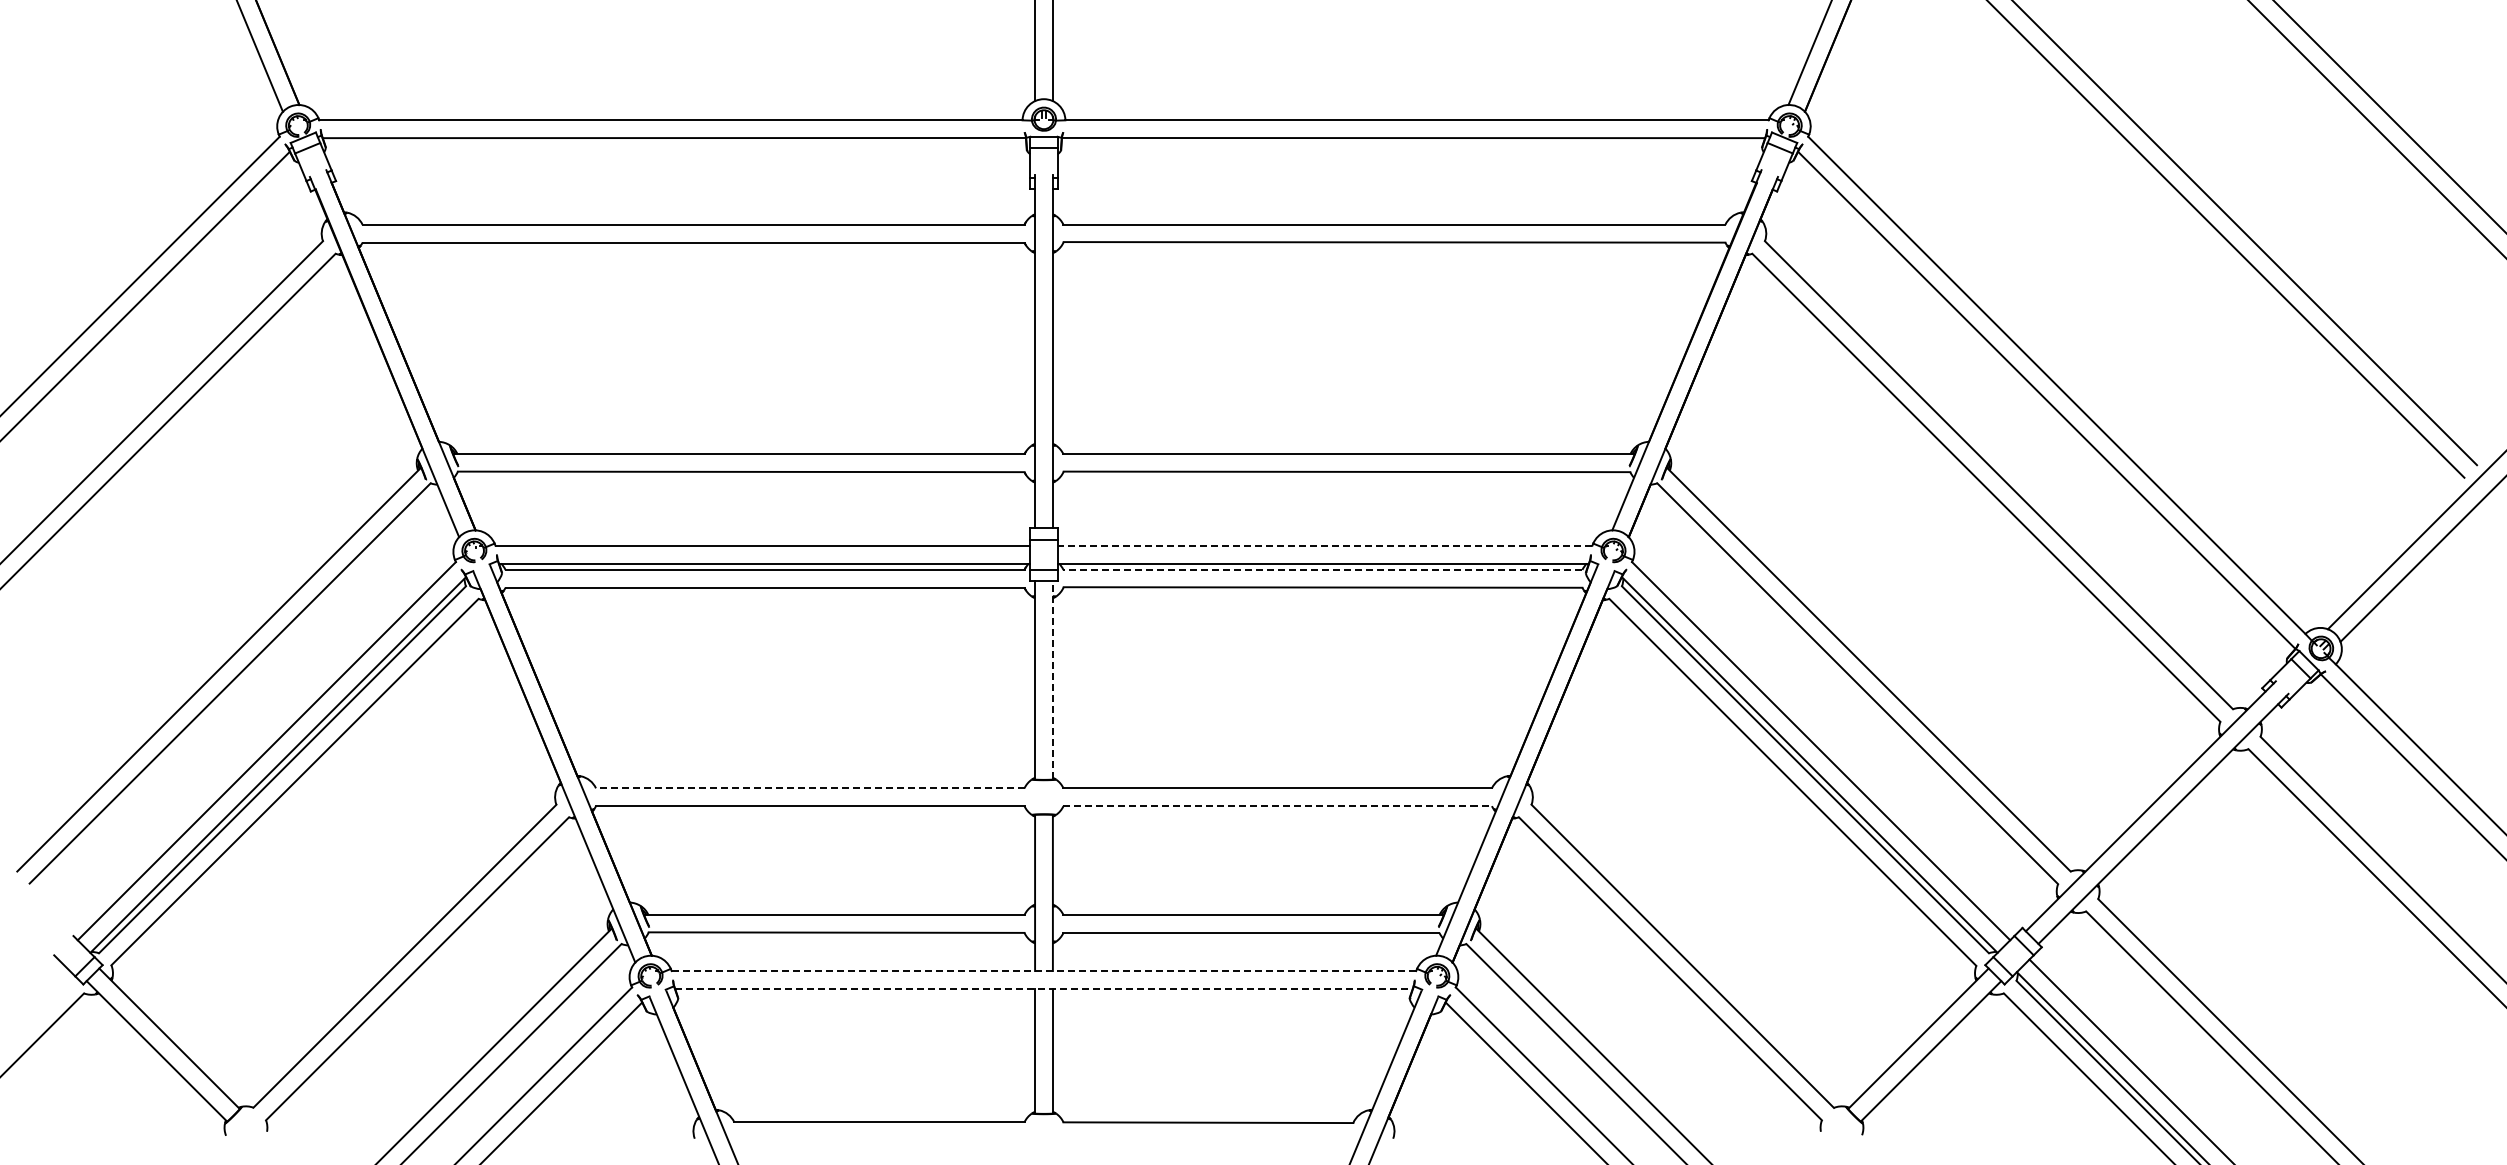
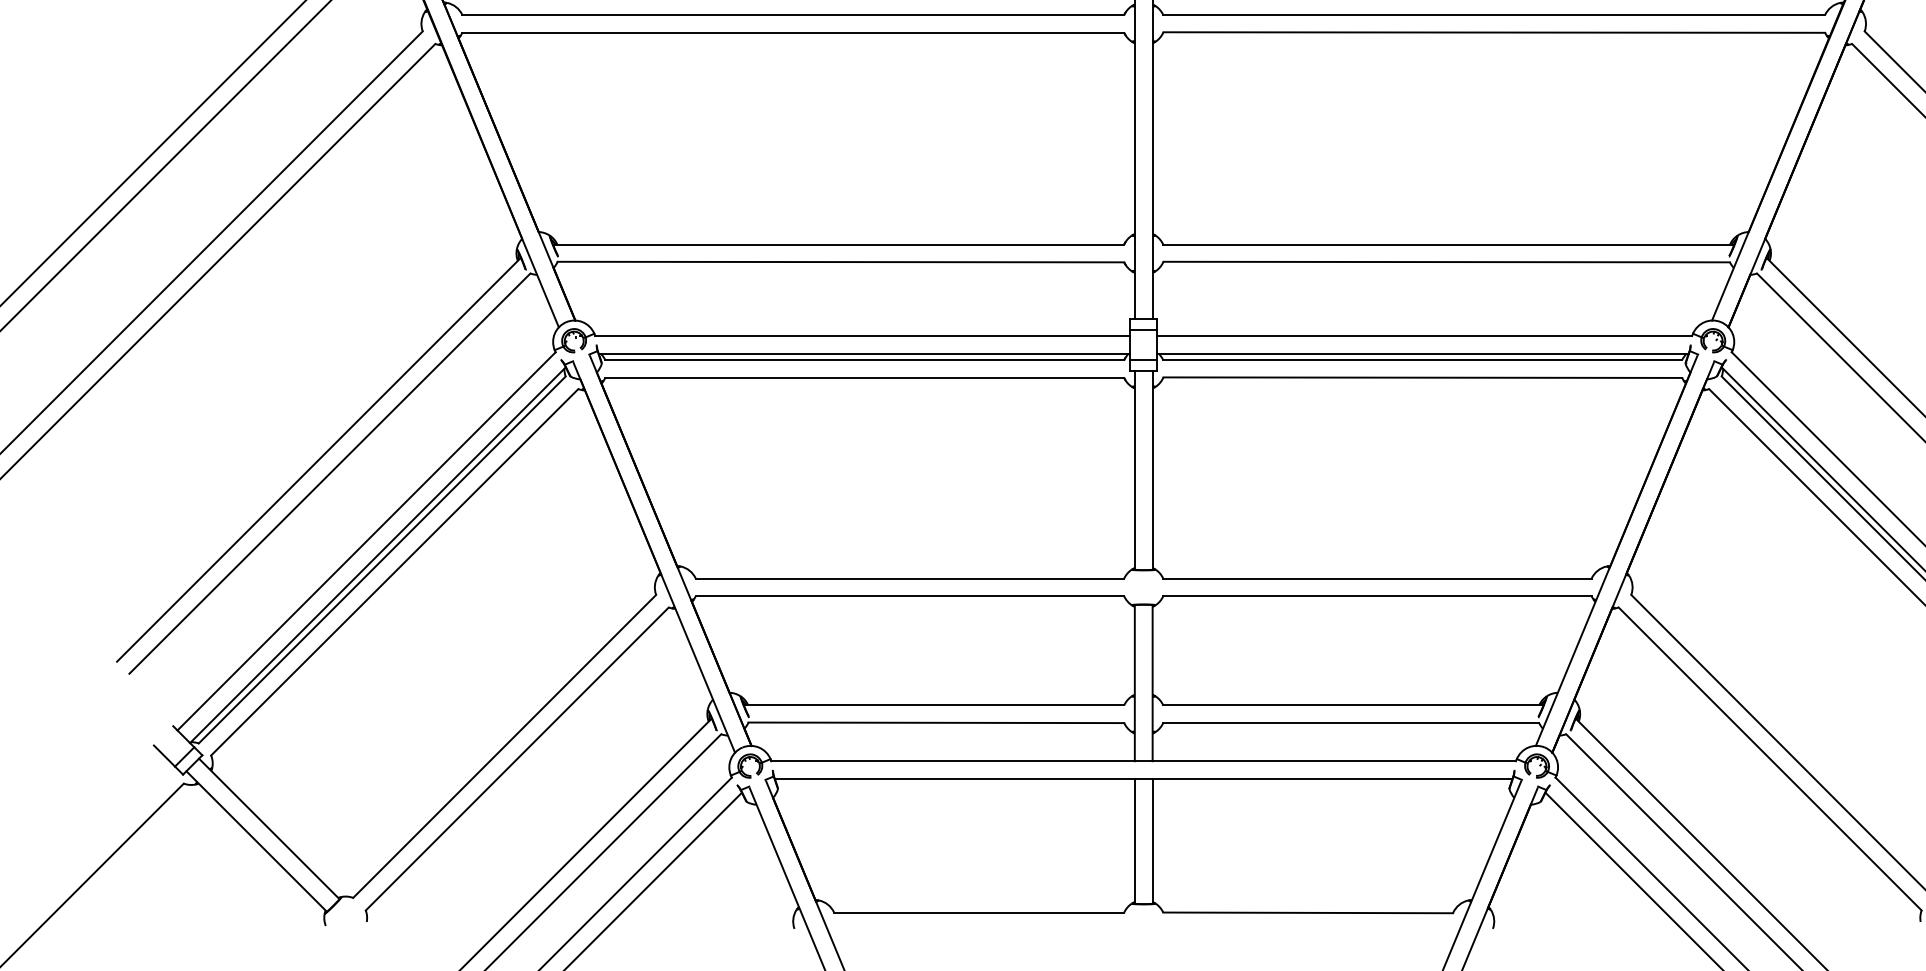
line: (1324, 545) -> (1424, 335), dashed -> solid
line: (1322, 569) -> (1422, 359), dashed -> solid
line: (1052, 679) -> (1152, 469), dashed -> solid
line: (809, 788) -> (909, 578), dashed -> solid
line: (1278, 806) -> (1378, 596), dashed -> solid
line: (1043, 971) -> (1143, 761), dashed -> solid
line: (1043, 988) -> (1143, 778), dashed -> solid

